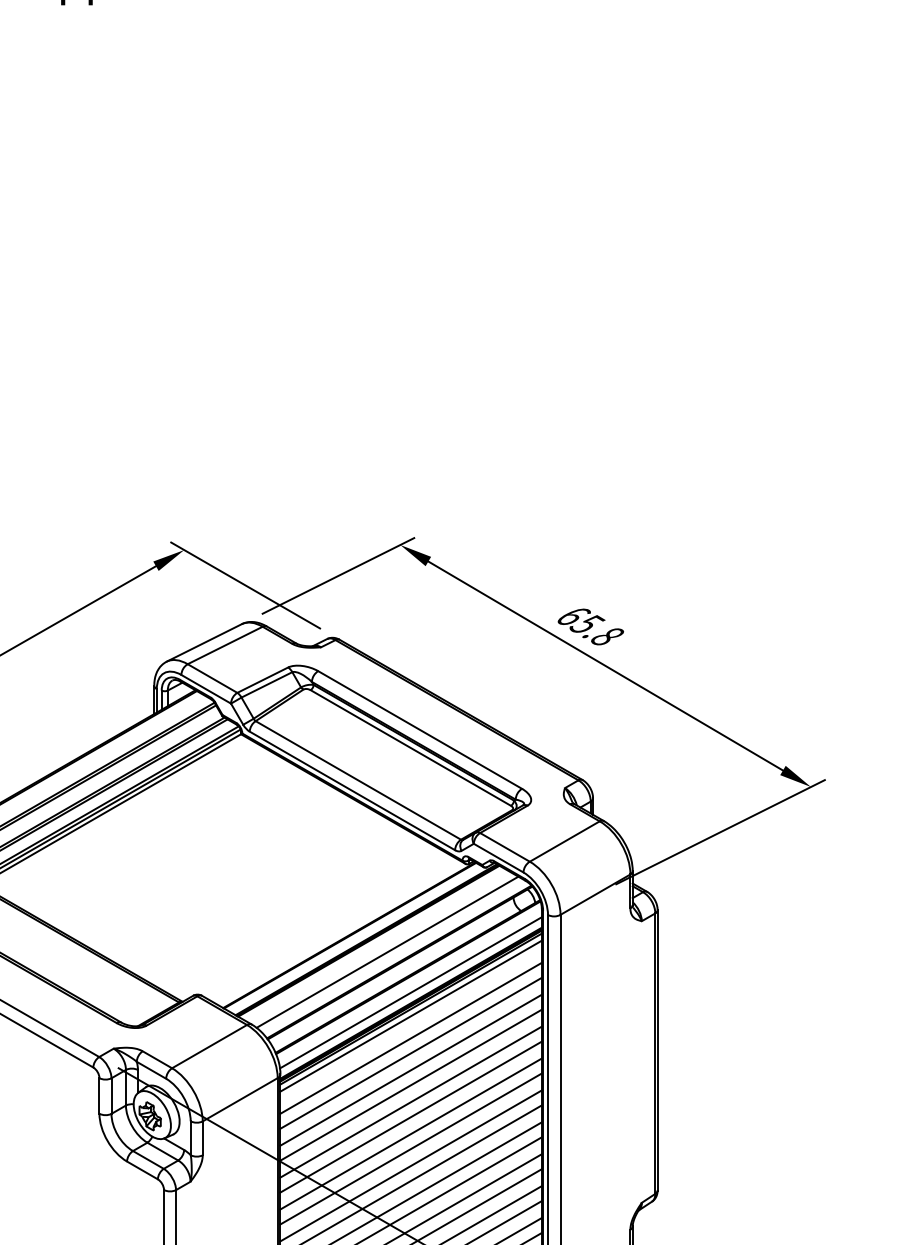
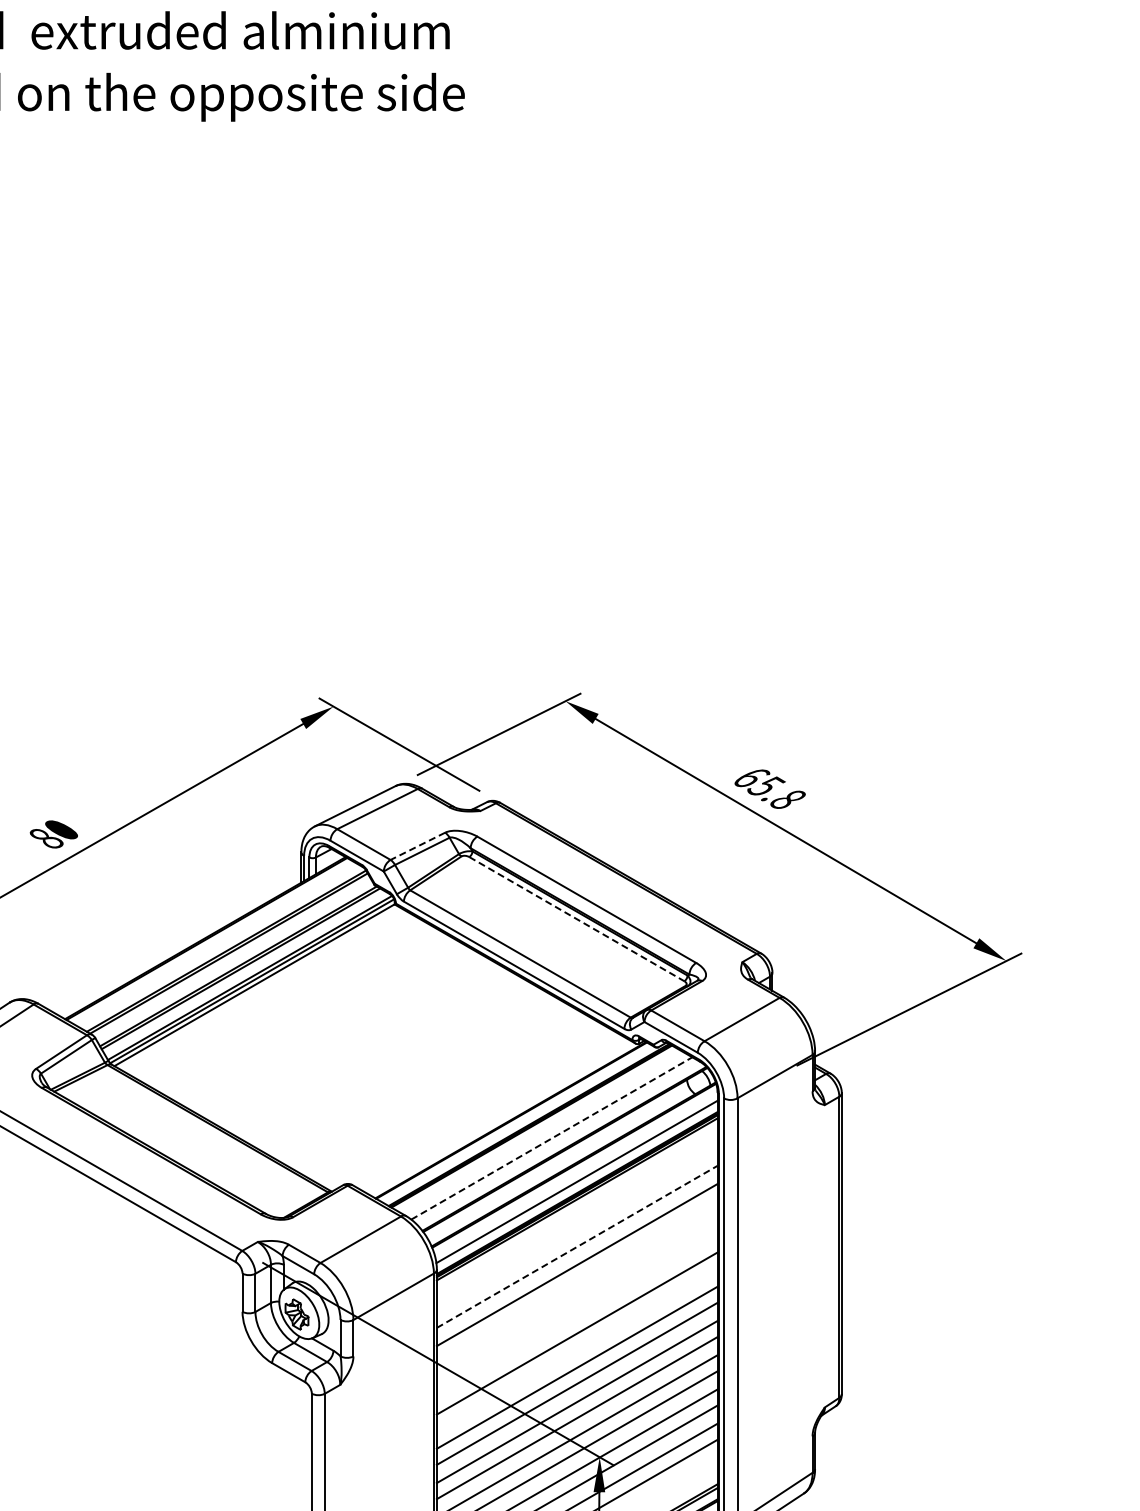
line: (262, 680) -> (417, 846), solid -> dashed
line: (411, 748) -> (577, 919), solid -> dashed
line: (388, 952) -> (552, 1138), solid -> dashed
line: (410, 1016) -> (576, 1207), removed
line: (410, 1037) -> (576, 1230), removed
line: (411, 1052) -> (577, 1246), solid -> dashed
line: (410, 1085) -> (576, 1281), removed
line: (410, 1102) -> (576, 1299), removed
line: (410, 1117) -> (576, 1315), removed
line: (410, 1148) -> (576, 1349), removed

